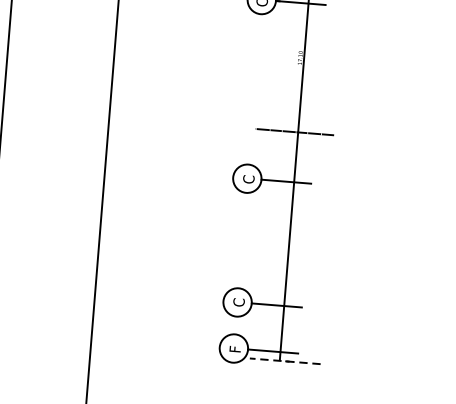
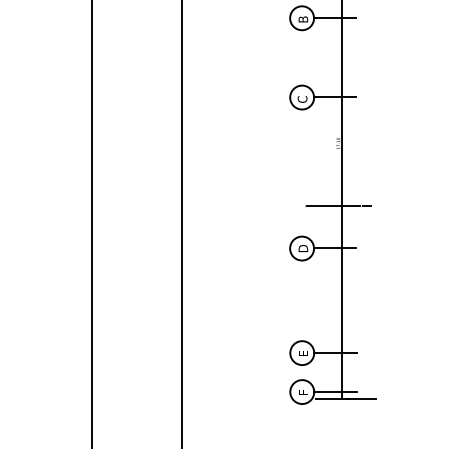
text: (249, 178) -> (303, 248), C -> D
text: (239, 301) -> (303, 352), C -> E
line: (285, 361) -> (346, 399), dashed -> solid

